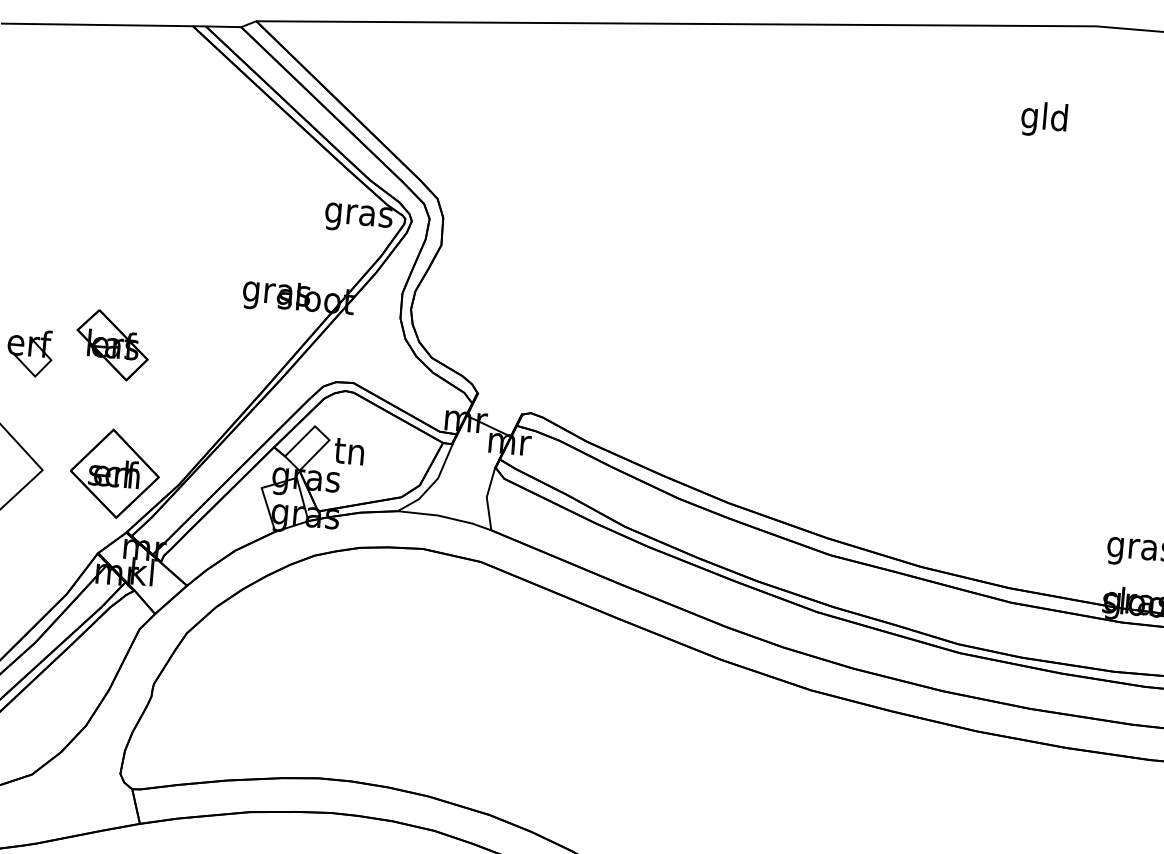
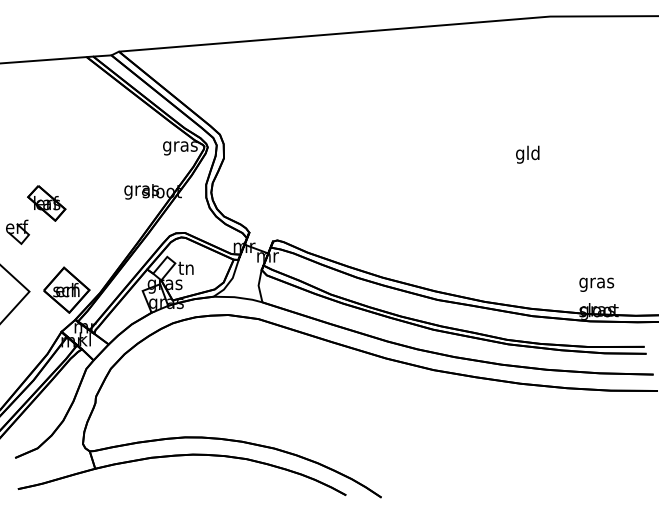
text: (1043, 119) -> (527, 154), moved
part: (112, 345) -> (46, 203), moved

